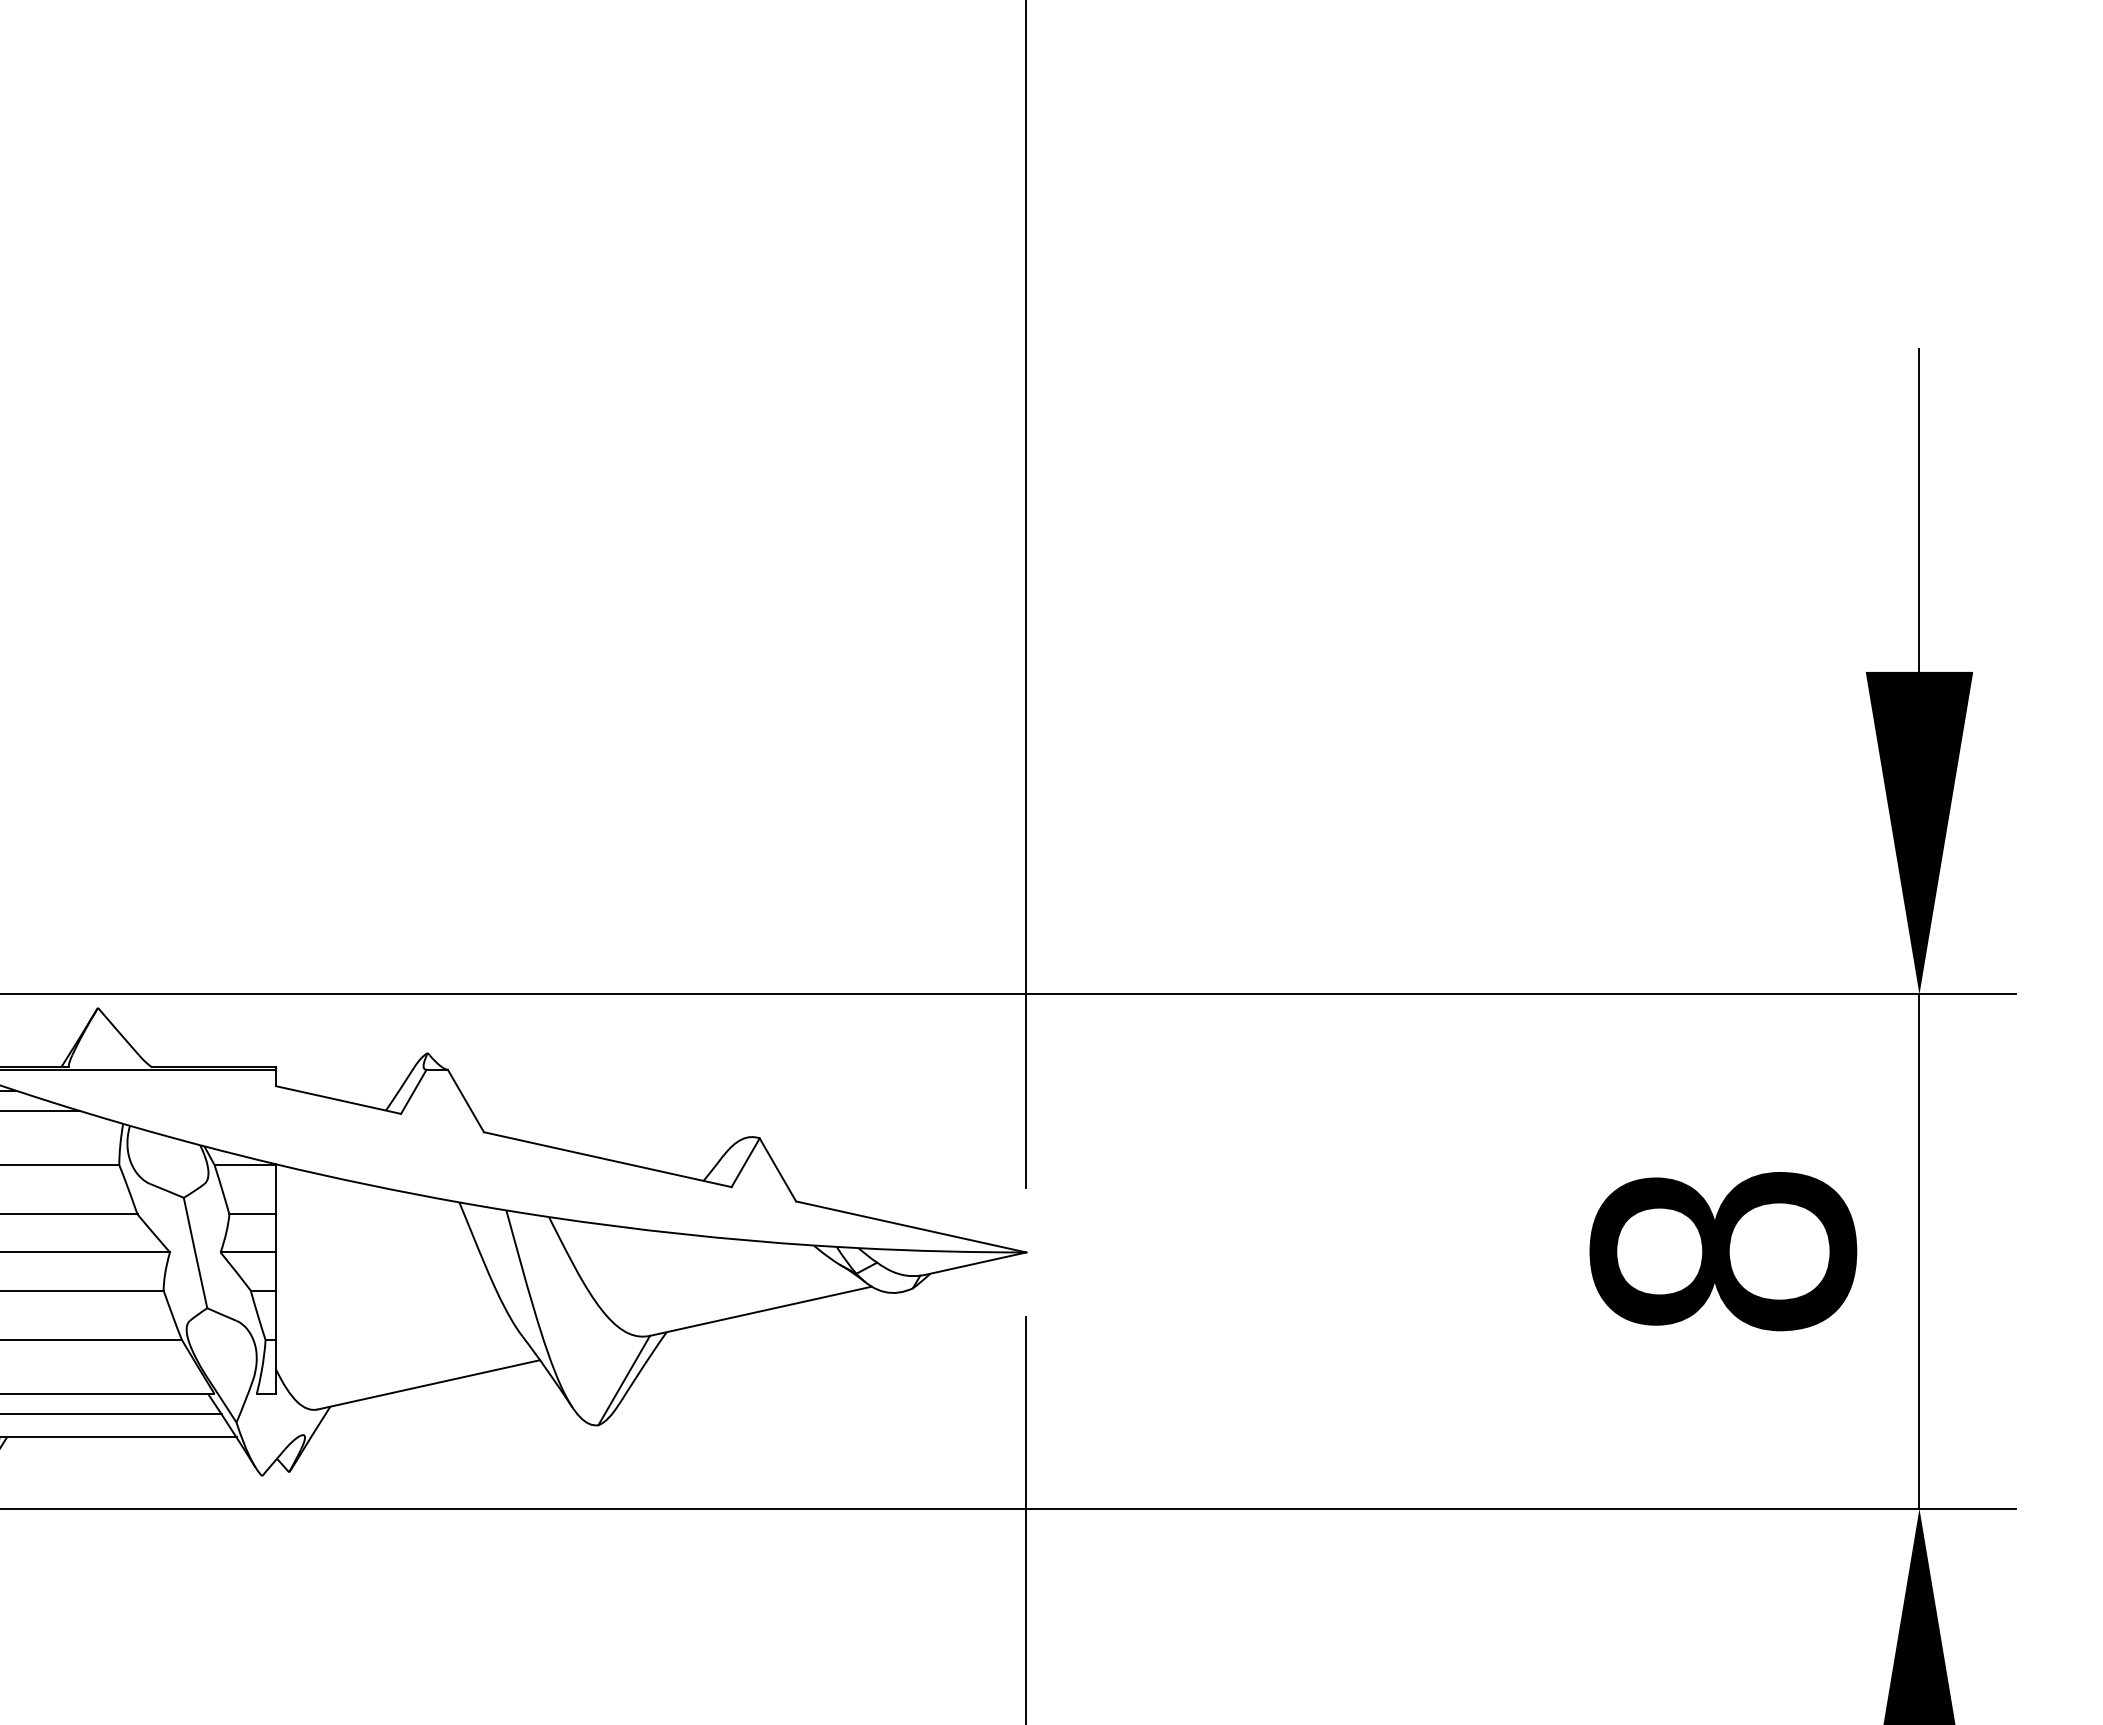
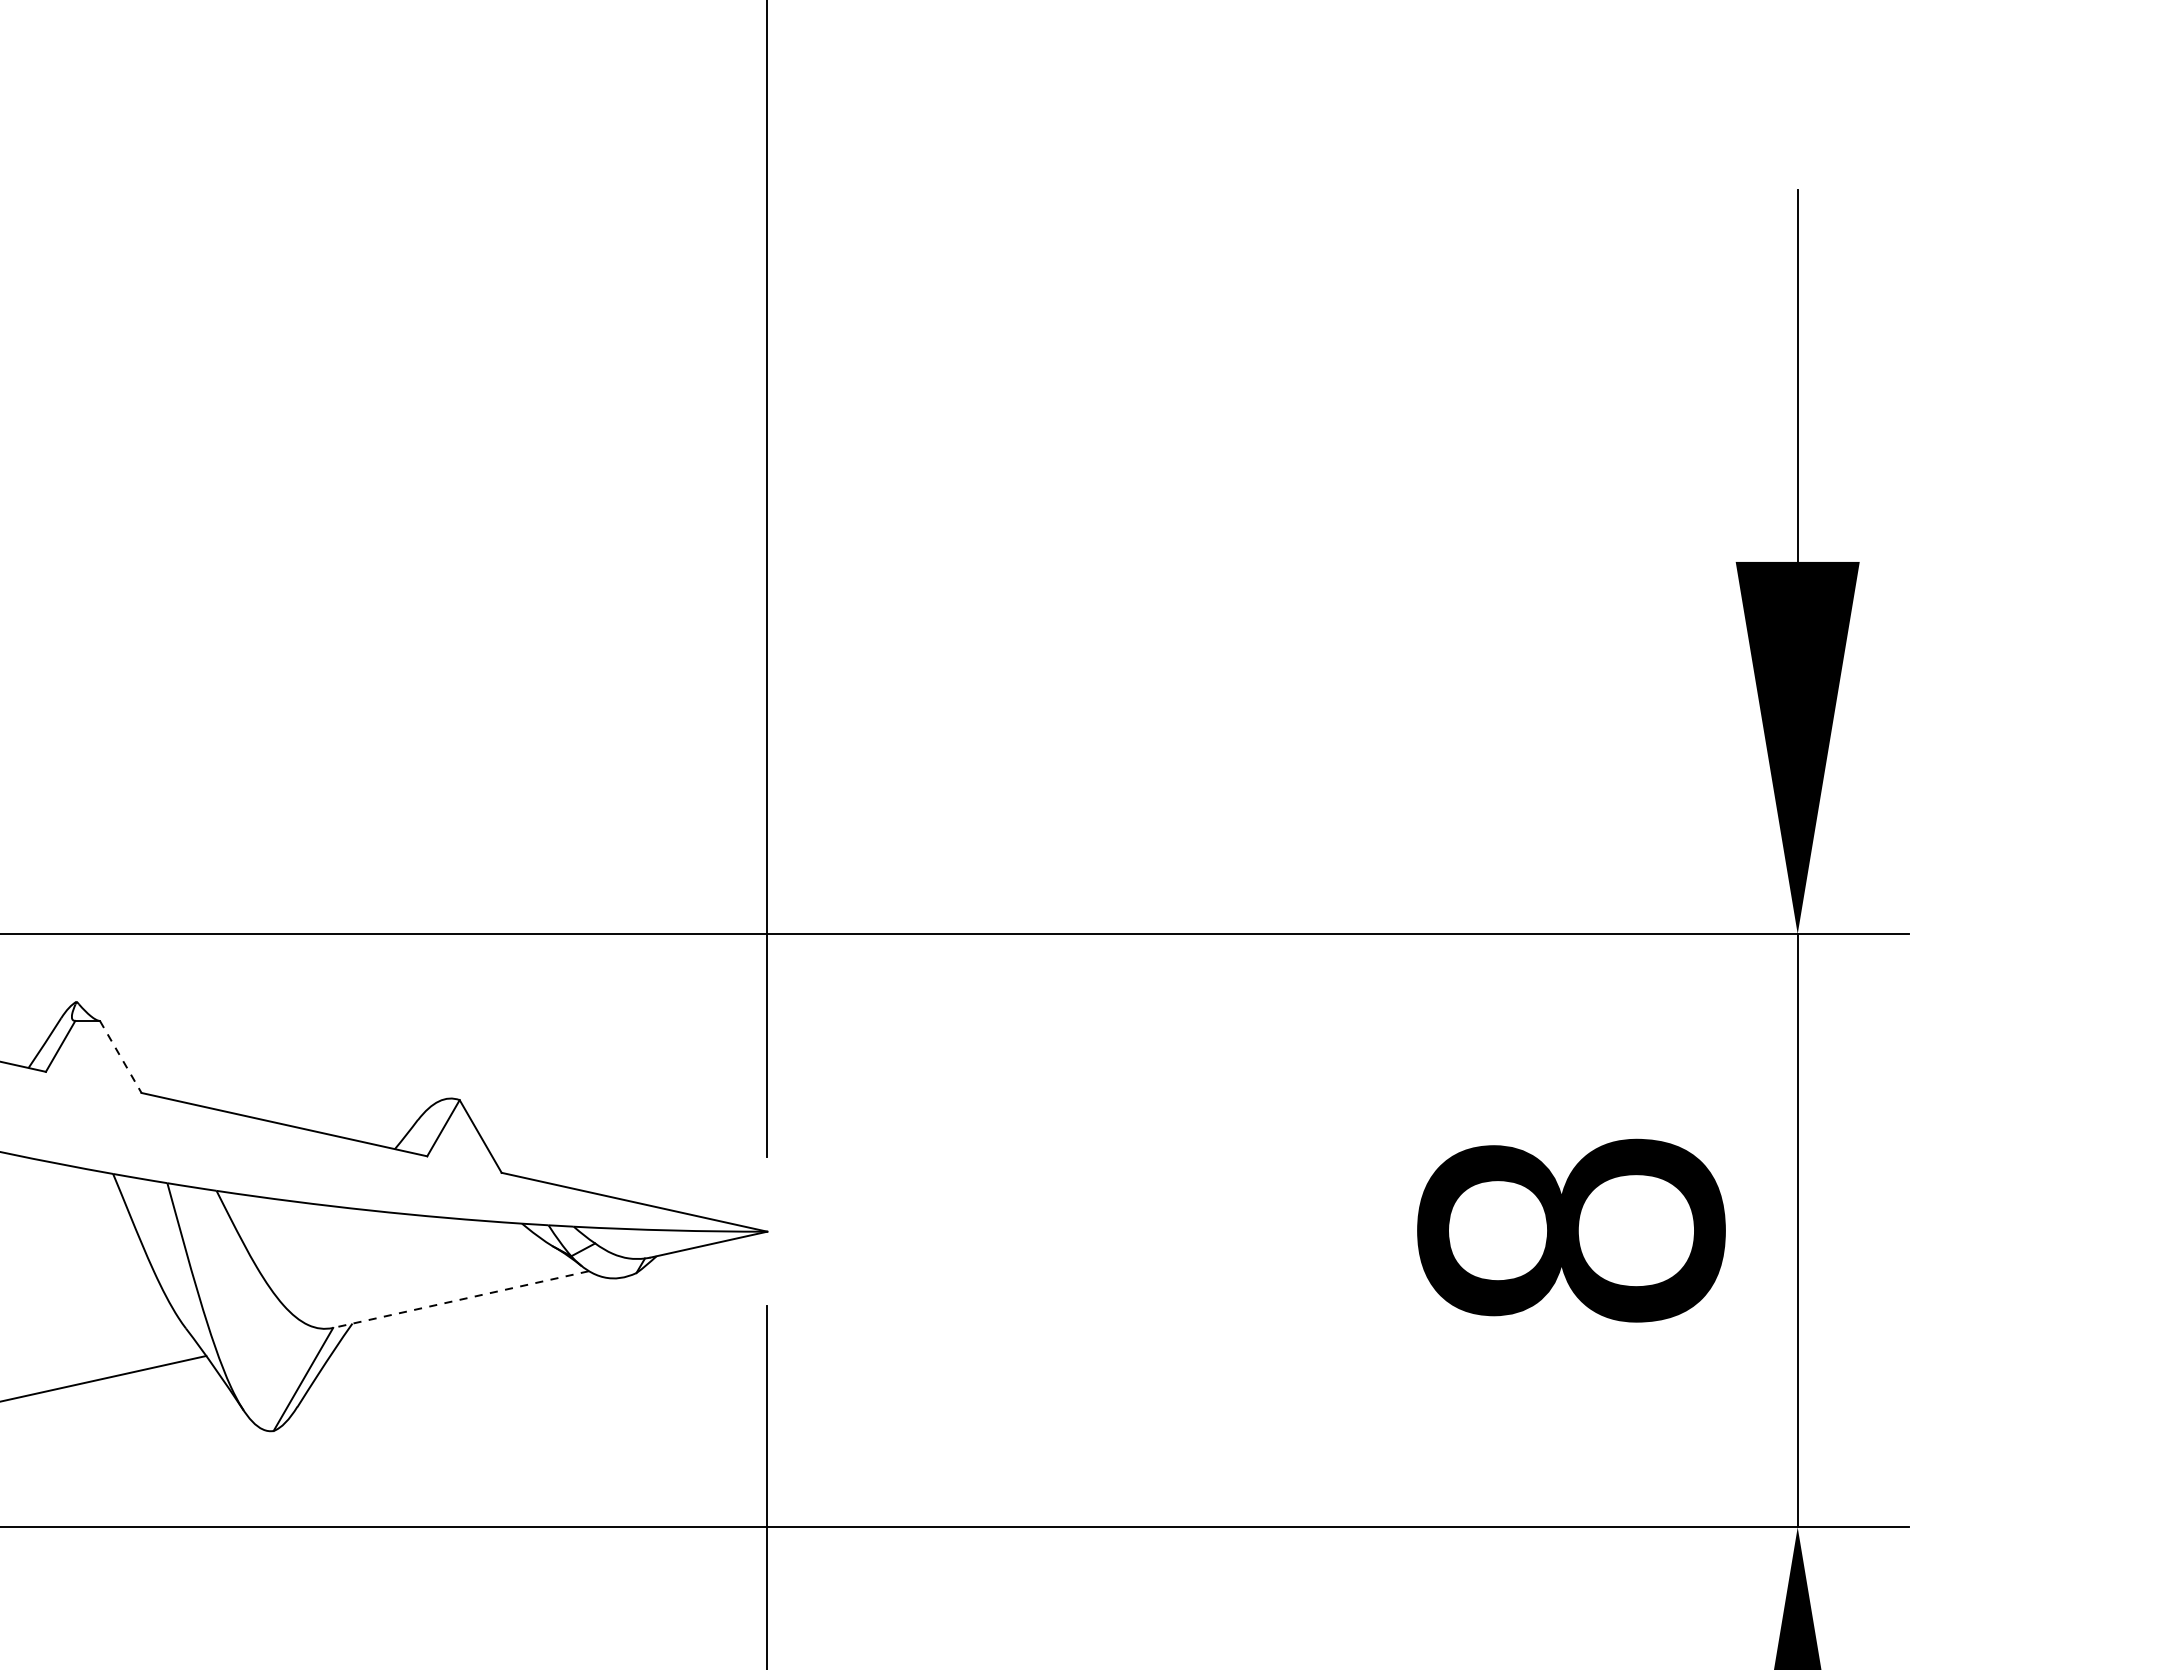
line: (466, 1101) -> (121, 1057), solid -> dashed
line: (760, 1311) -> (460, 1299), solid -> dashed

